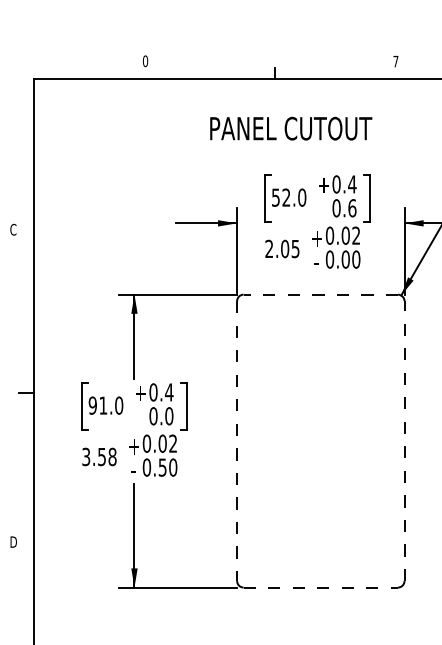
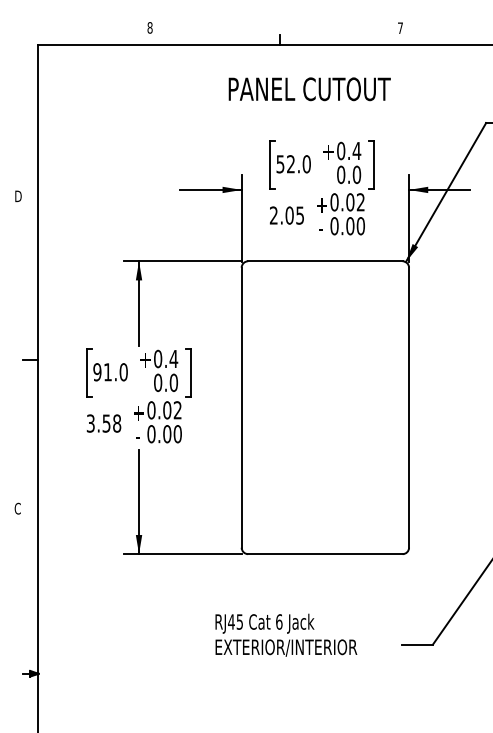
text: (144, 60) -> (149, 27), 0 -> 8
text: (290, 128) -> (309, 89), moved
text: (352, 207) -> (357, 174), 0.6 -> 0.0
text: (12, 229) -> (17, 196), C -> D
line: (319, 294) -> (324, 261), dashed -> solid
line: (236, 440) -> (241, 407), dashed -> solid
line: (404, 440) -> (409, 407), dashed -> solid
text: (162, 467) -> (167, 434), 0.50 -> 0.00
text: (12, 541) -> (17, 508), D -> C
line: (320, 587) -> (325, 554), dashed -> solid

